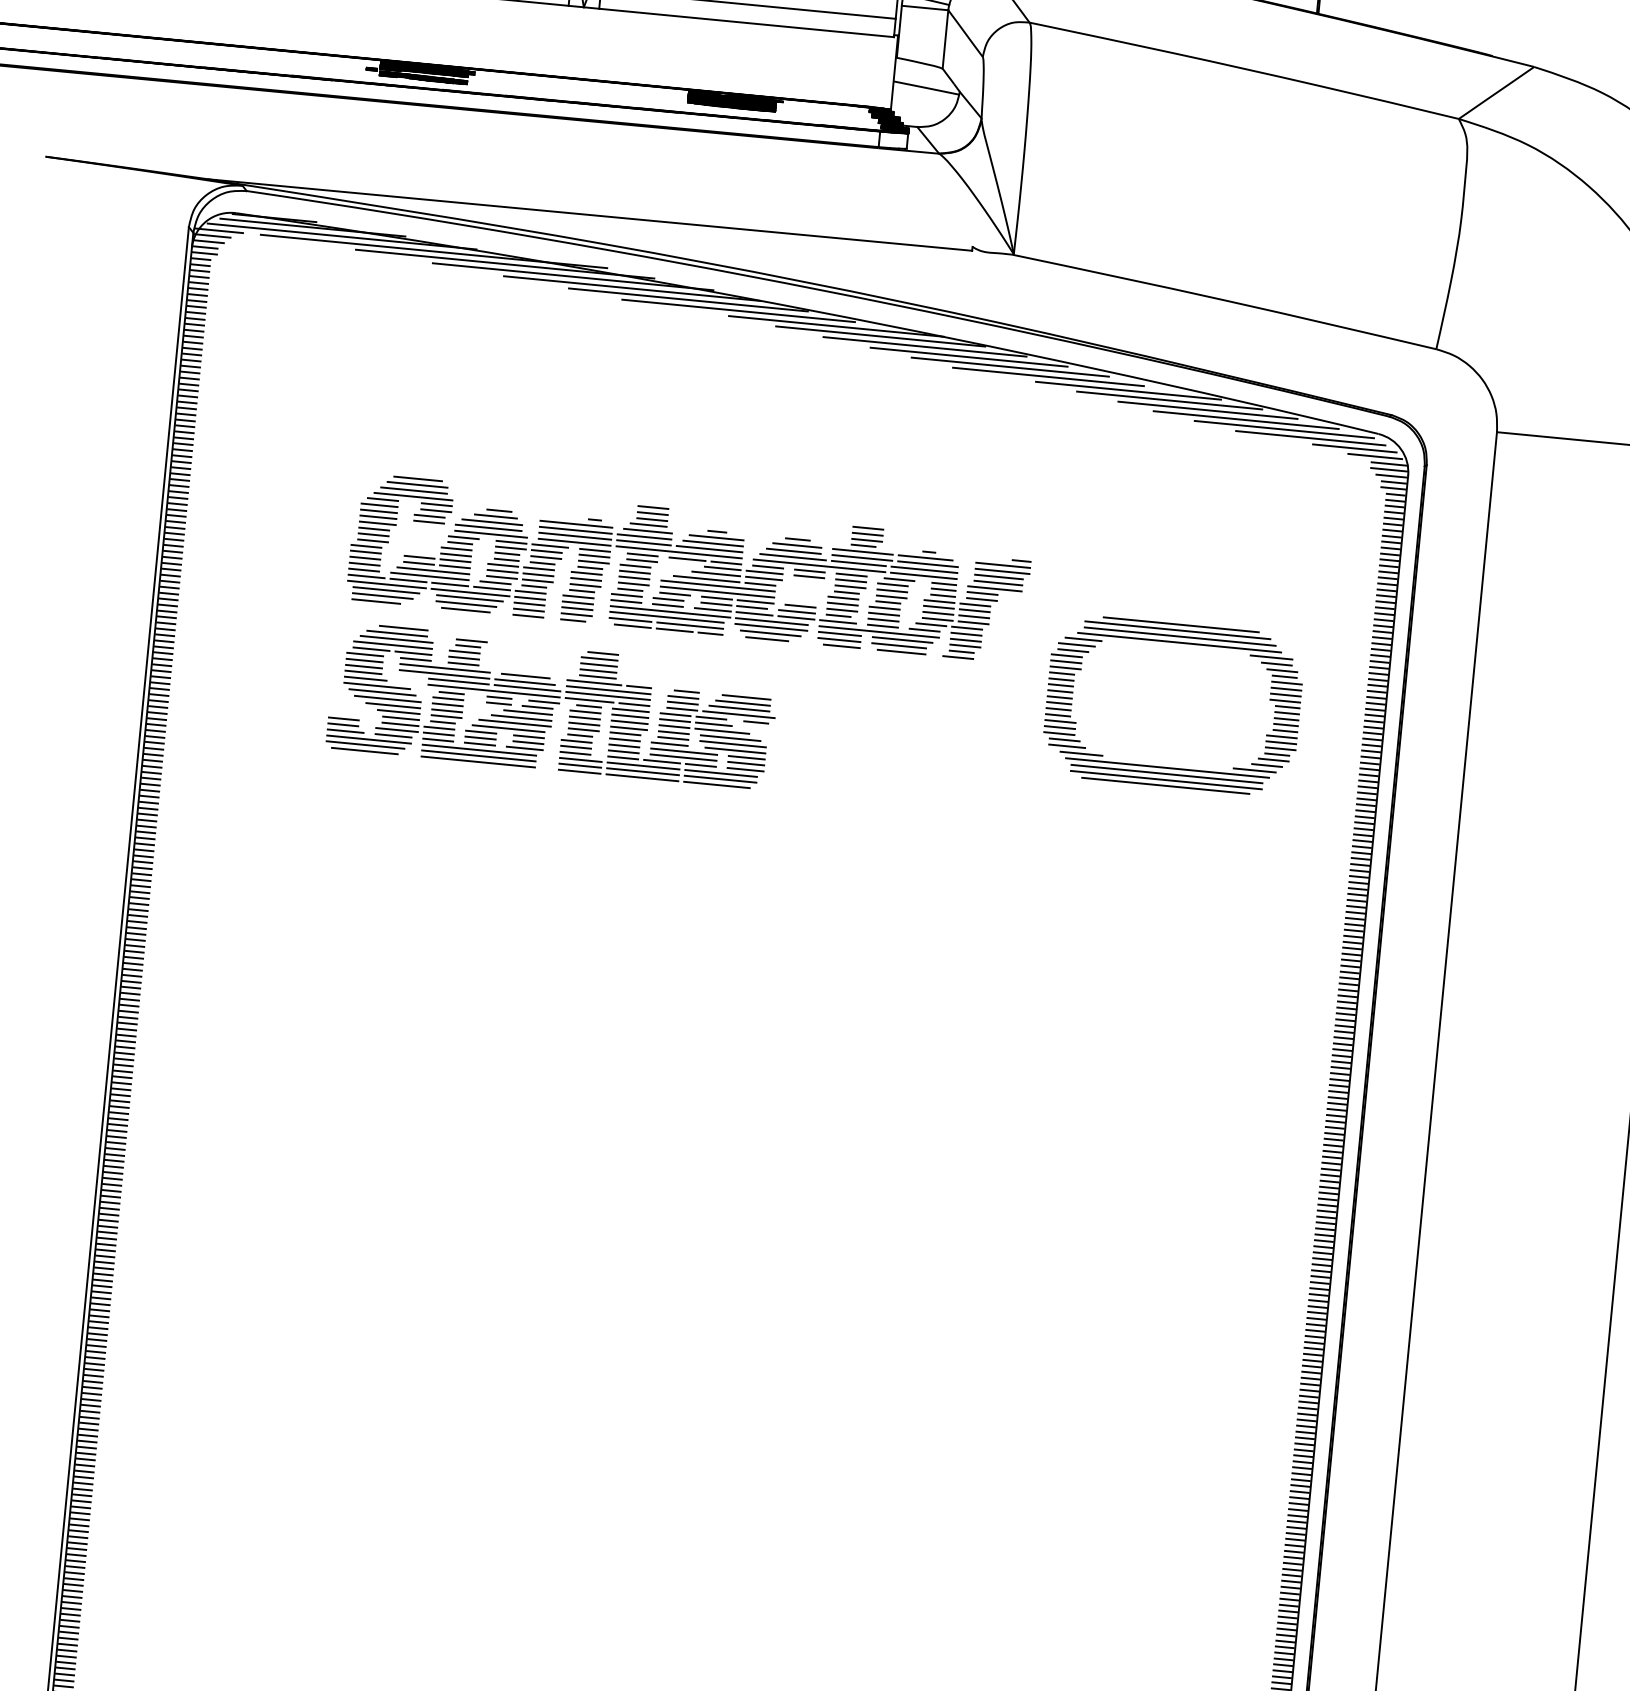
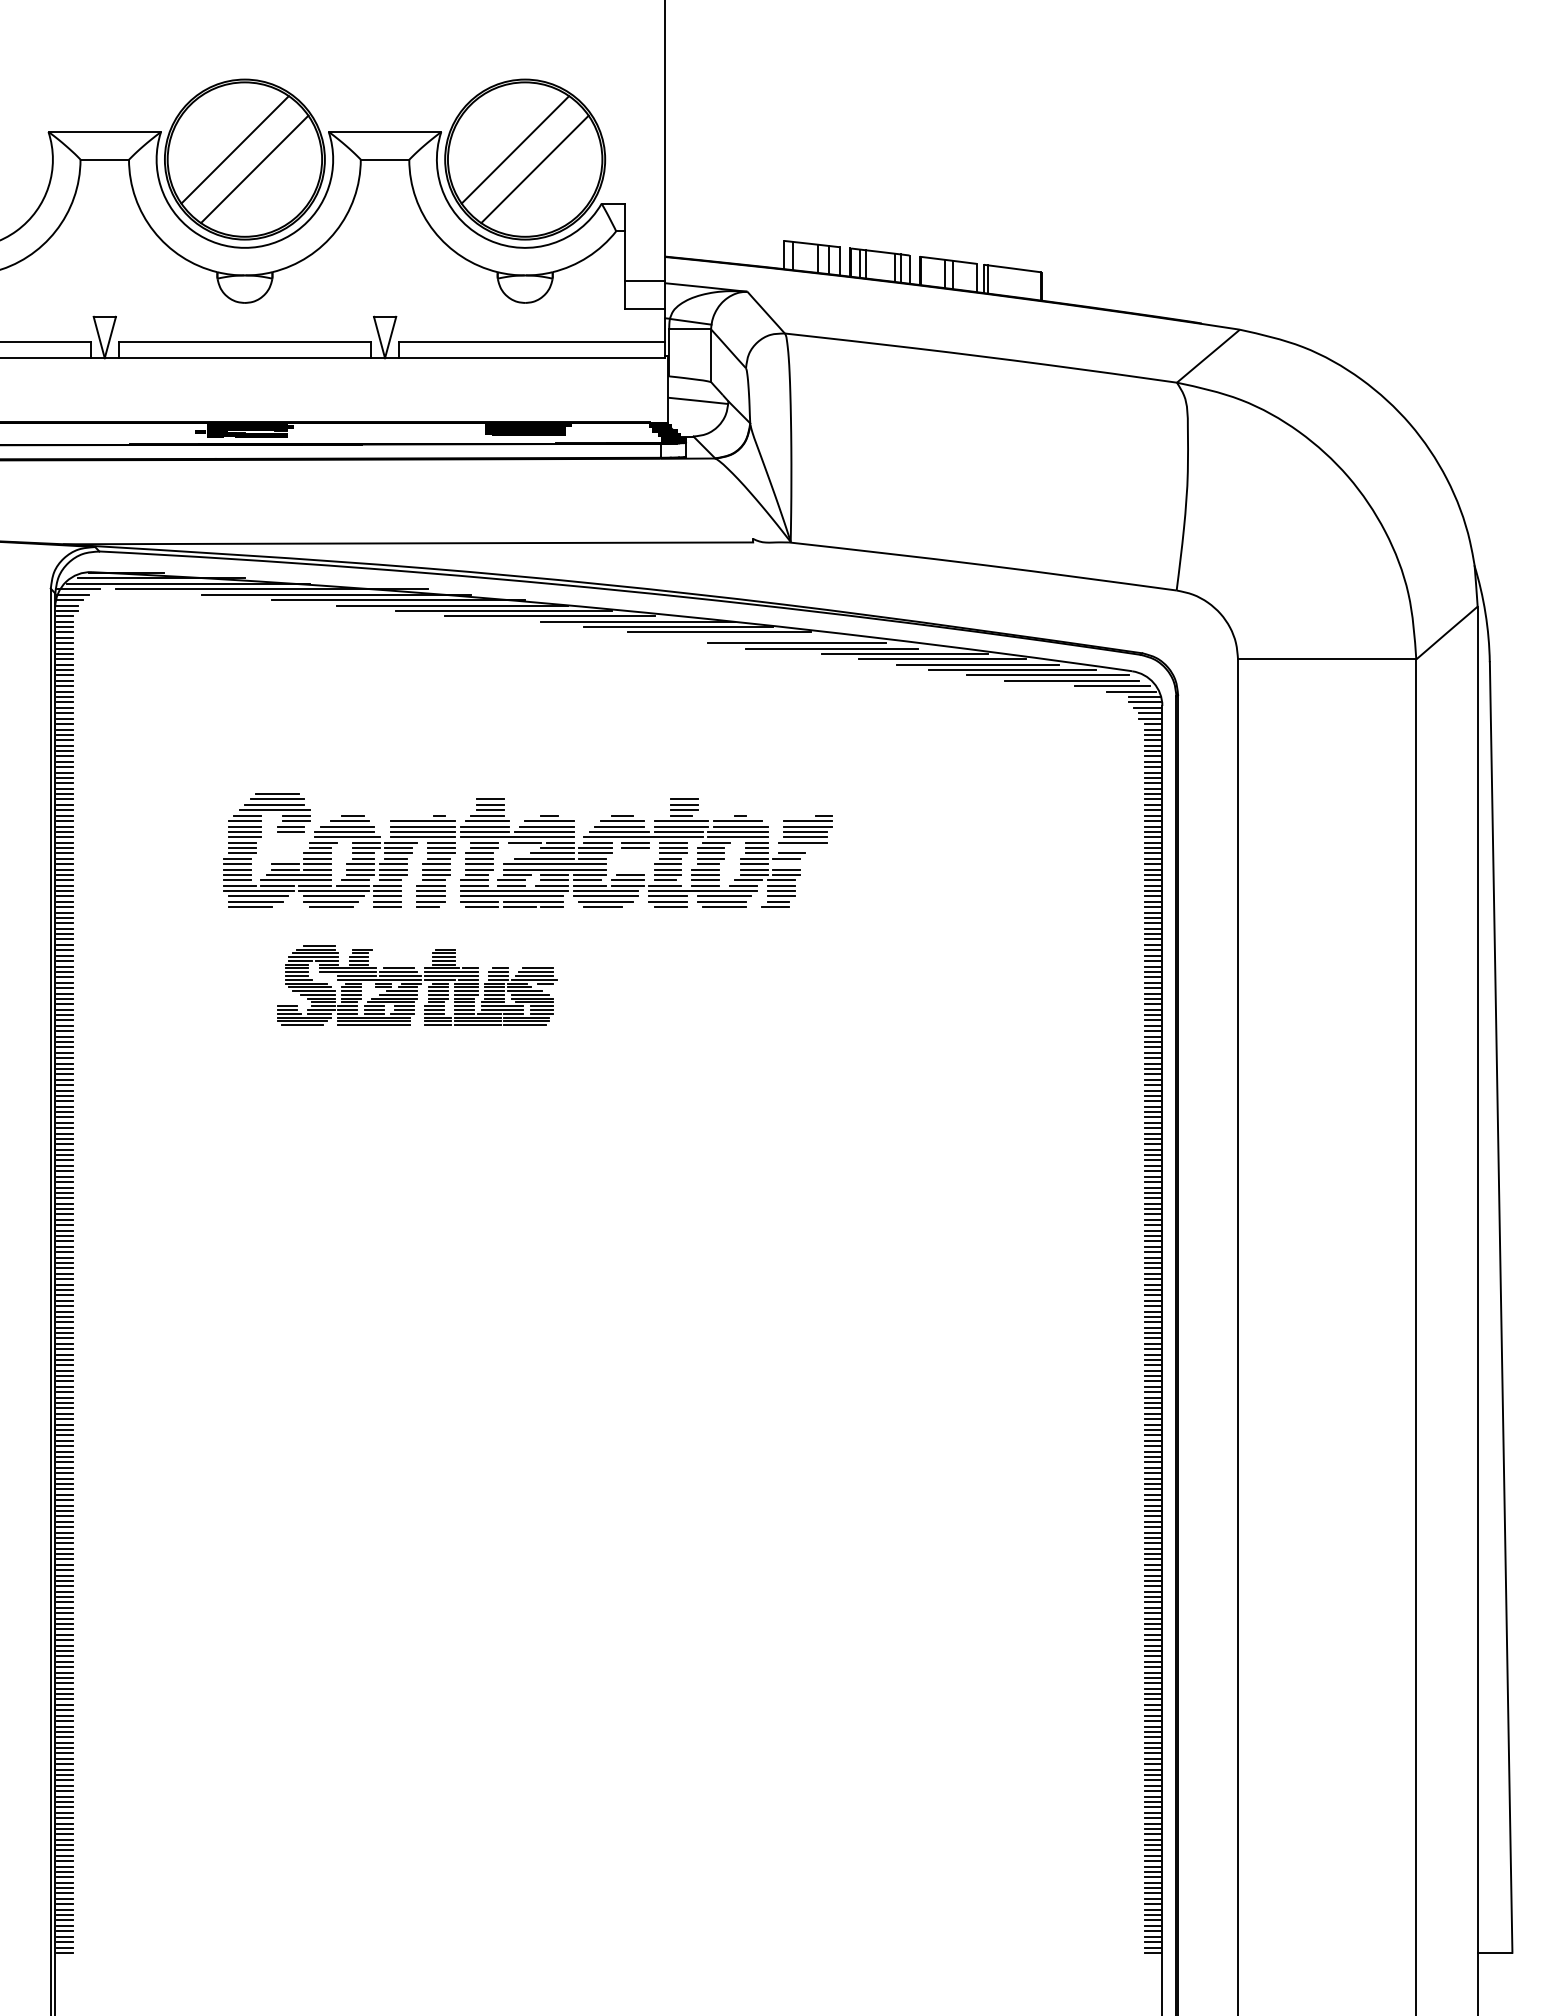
line: (969, 356) -> (759, 637), removed
line: (982, 592) -> (791, 847), removed
line: (974, 611) -> (786, 864), removed
part: (1178, 643) -> (971, 875), removed
part: (552, 705) -> (417, 985), size x0.7

